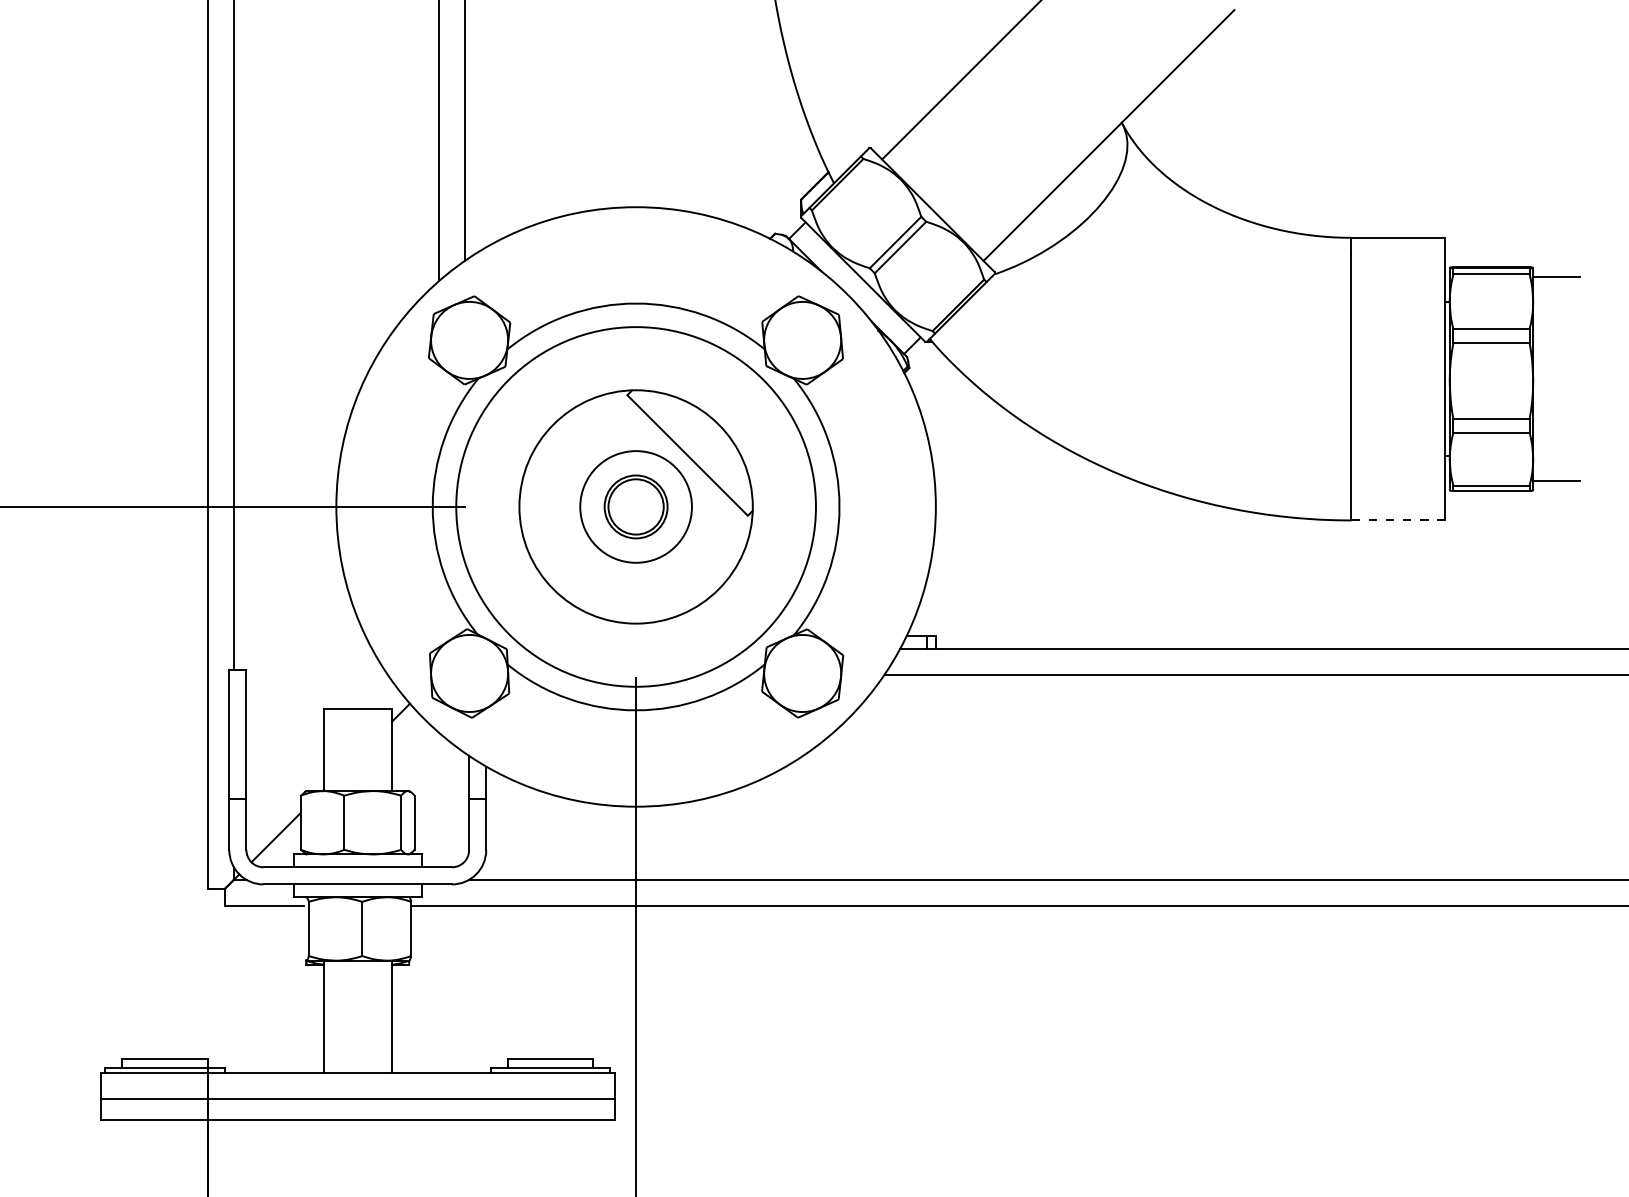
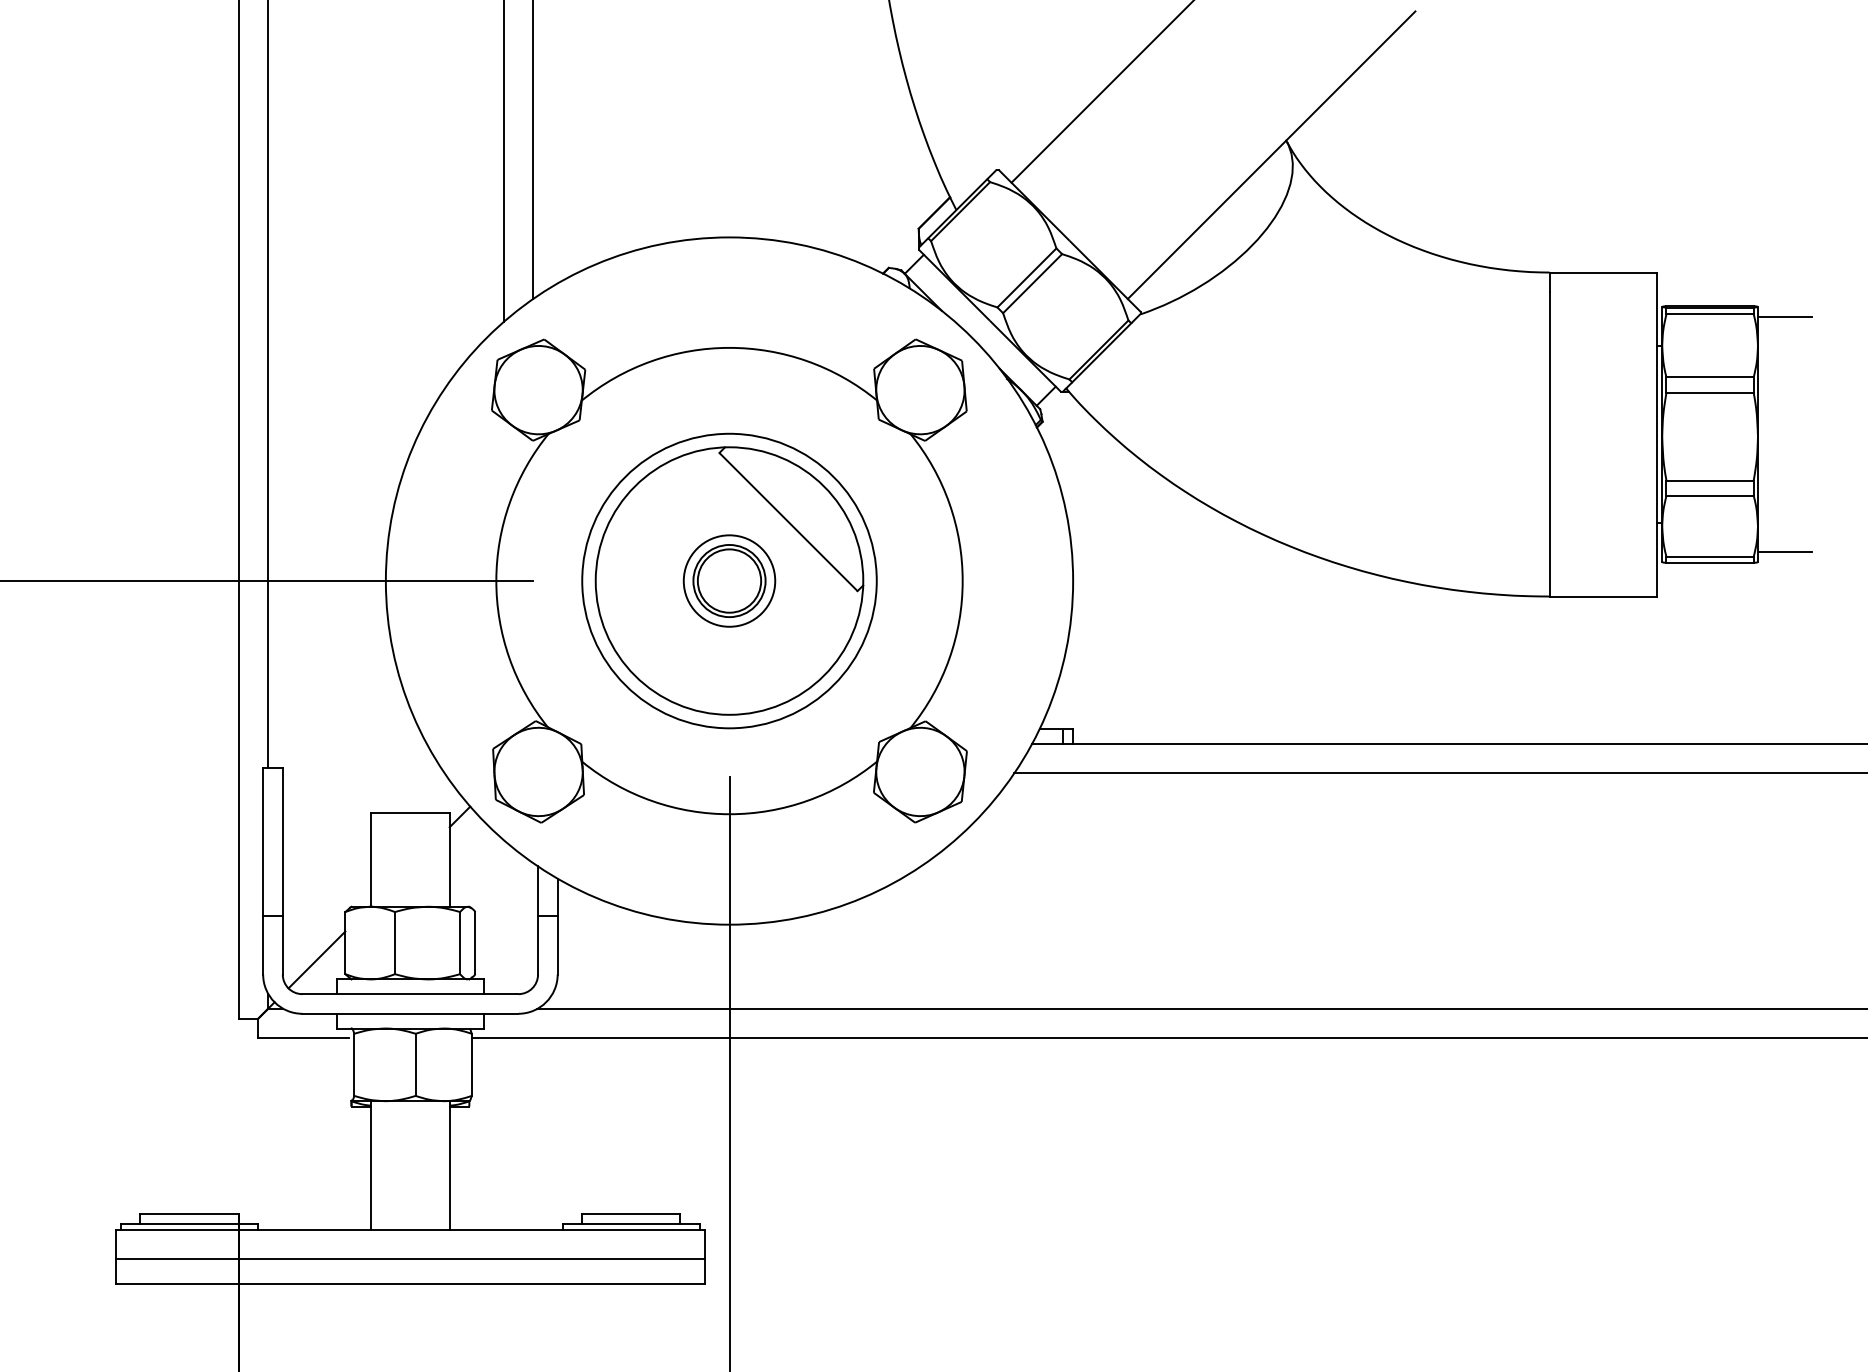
circle: (636, 506) -> (729, 580), size x0.71
circle: (636, 506) -> (729, 580), size x0.71
line: (1398, 520) -> (1603, 596), dashed -> solid

